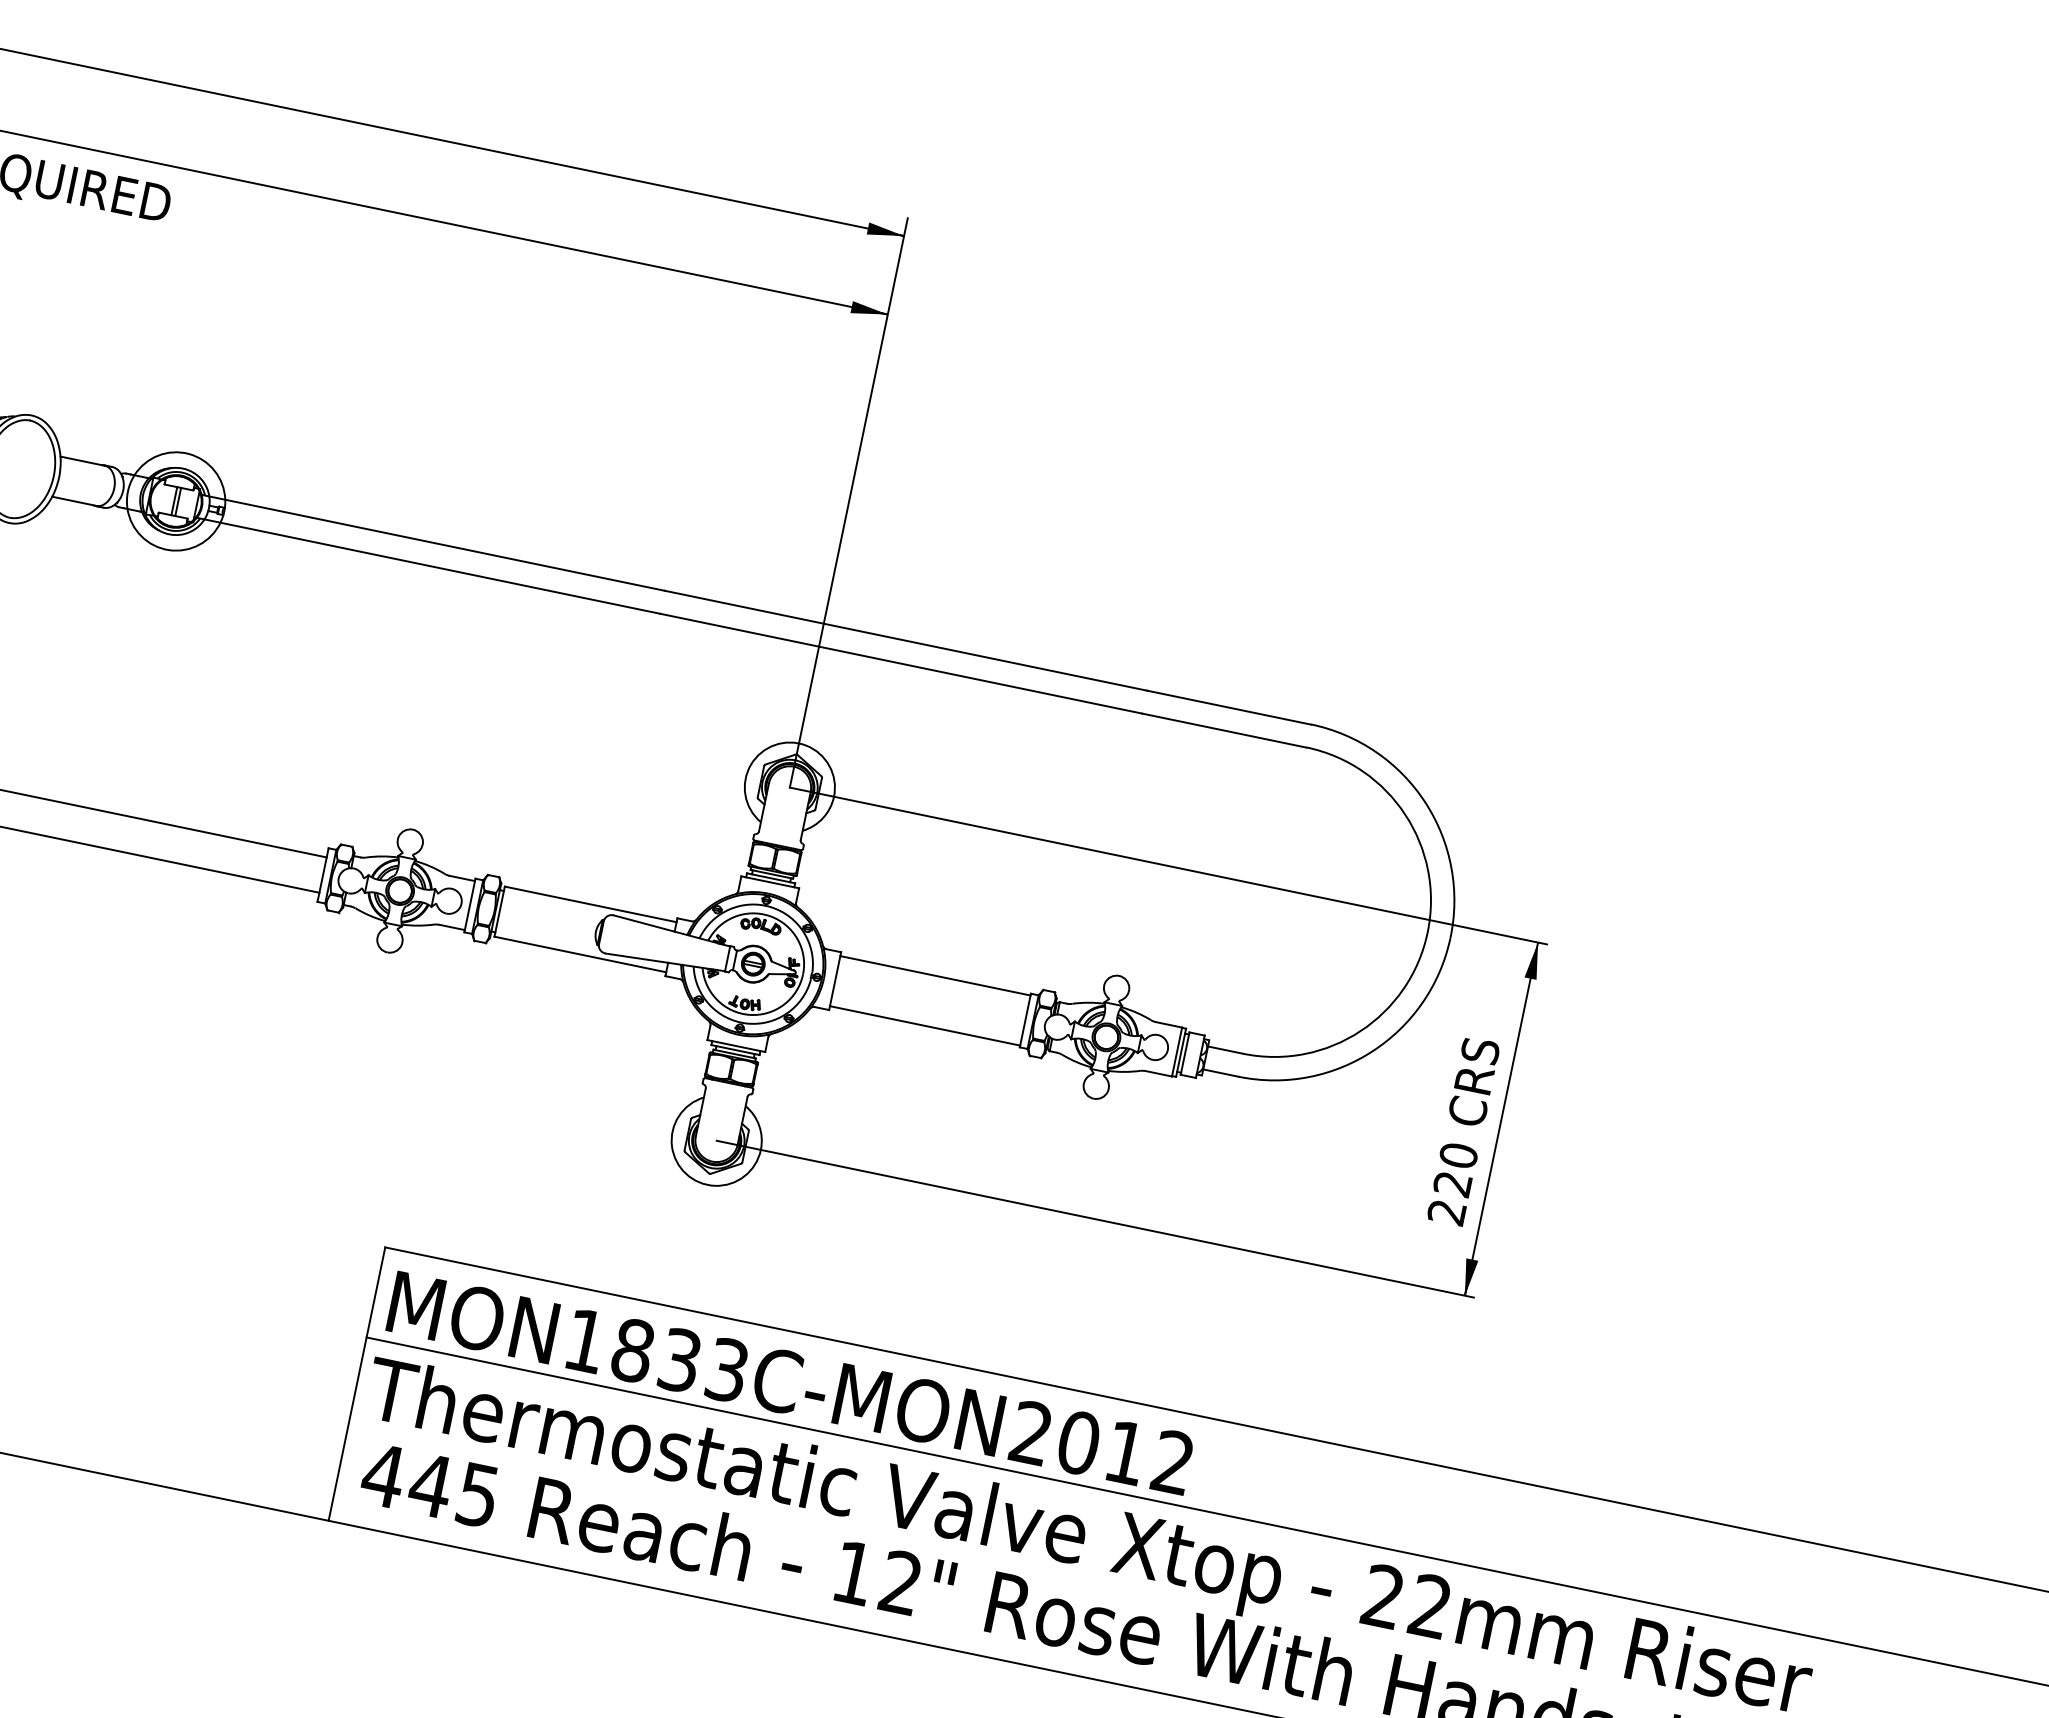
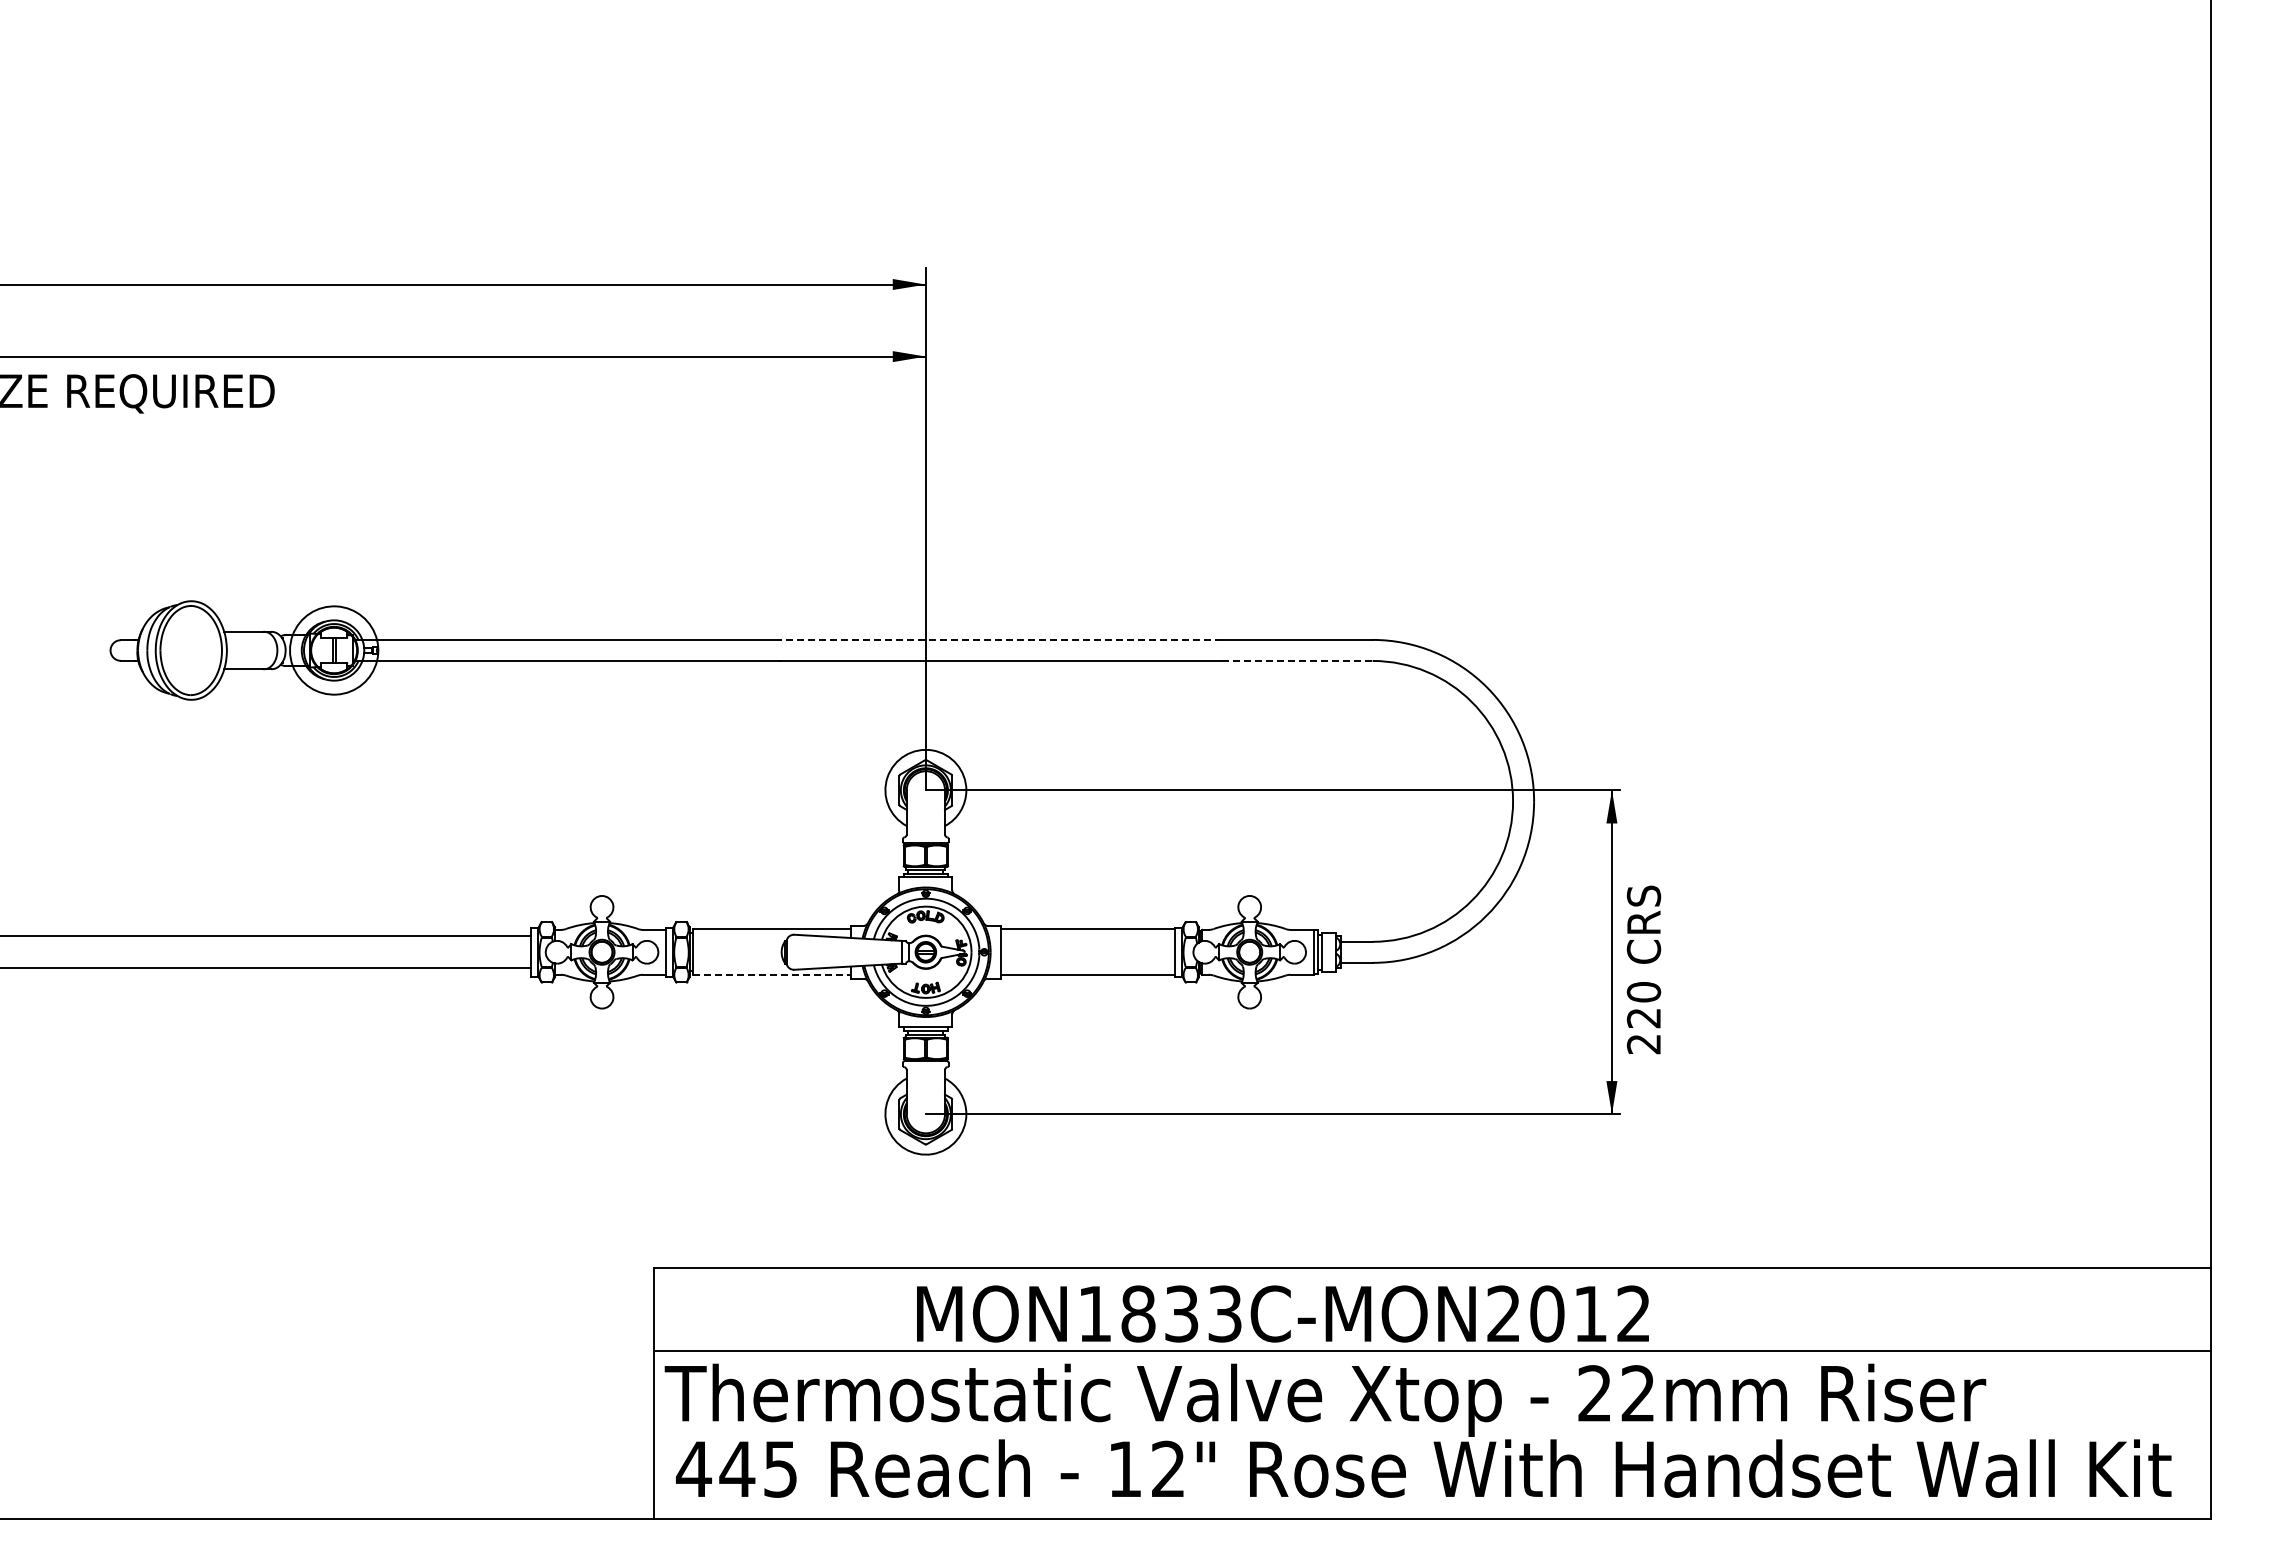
line: (905, 641) -> (1000, 640), solid -> dashed
line: (1224, 731) -> (1297, 661), solid -> dashed
line: (580, 954) -> (772, 975), solid -> dashed
text: (1463, 1130) -> (1643, 969), moved
text: (790, 1382) -> (1282, 1313), moved

